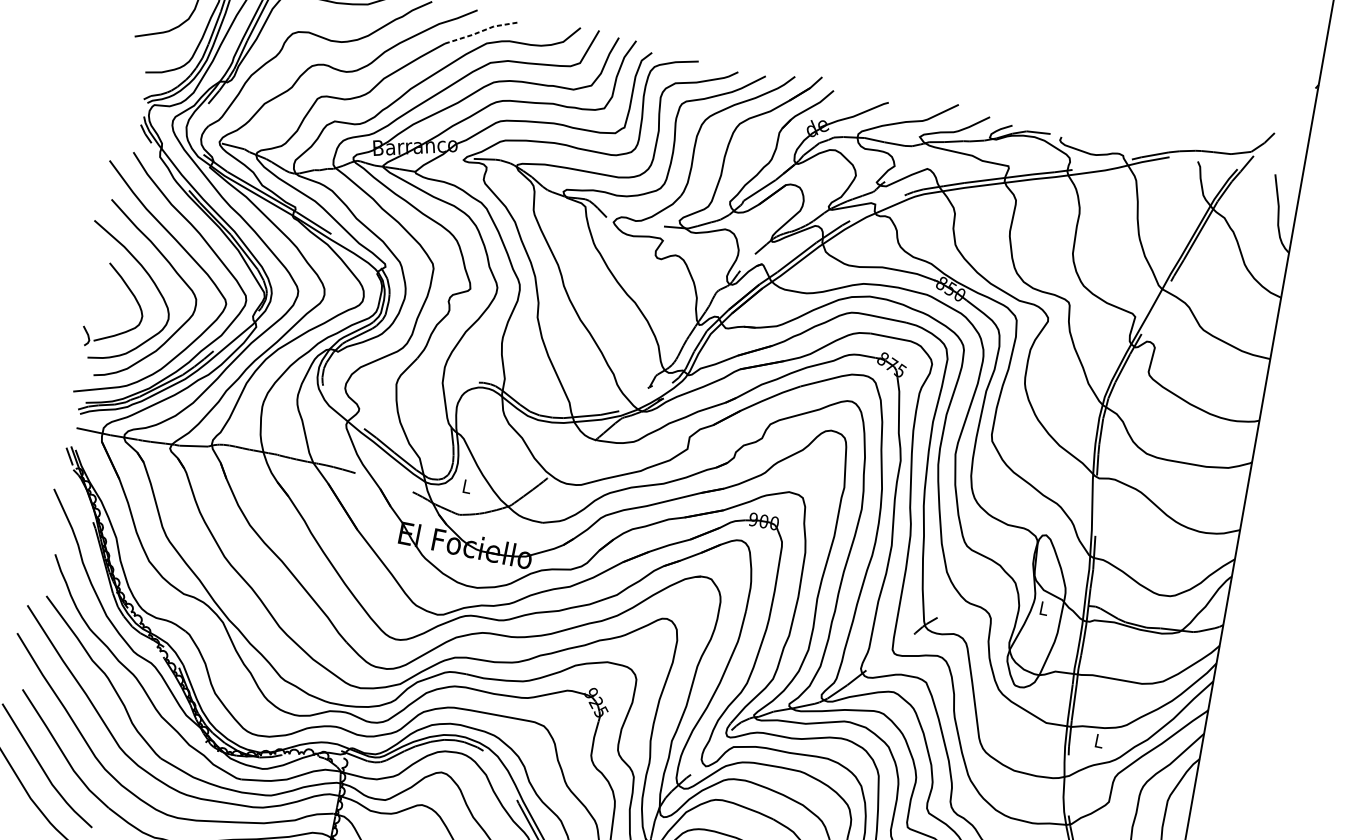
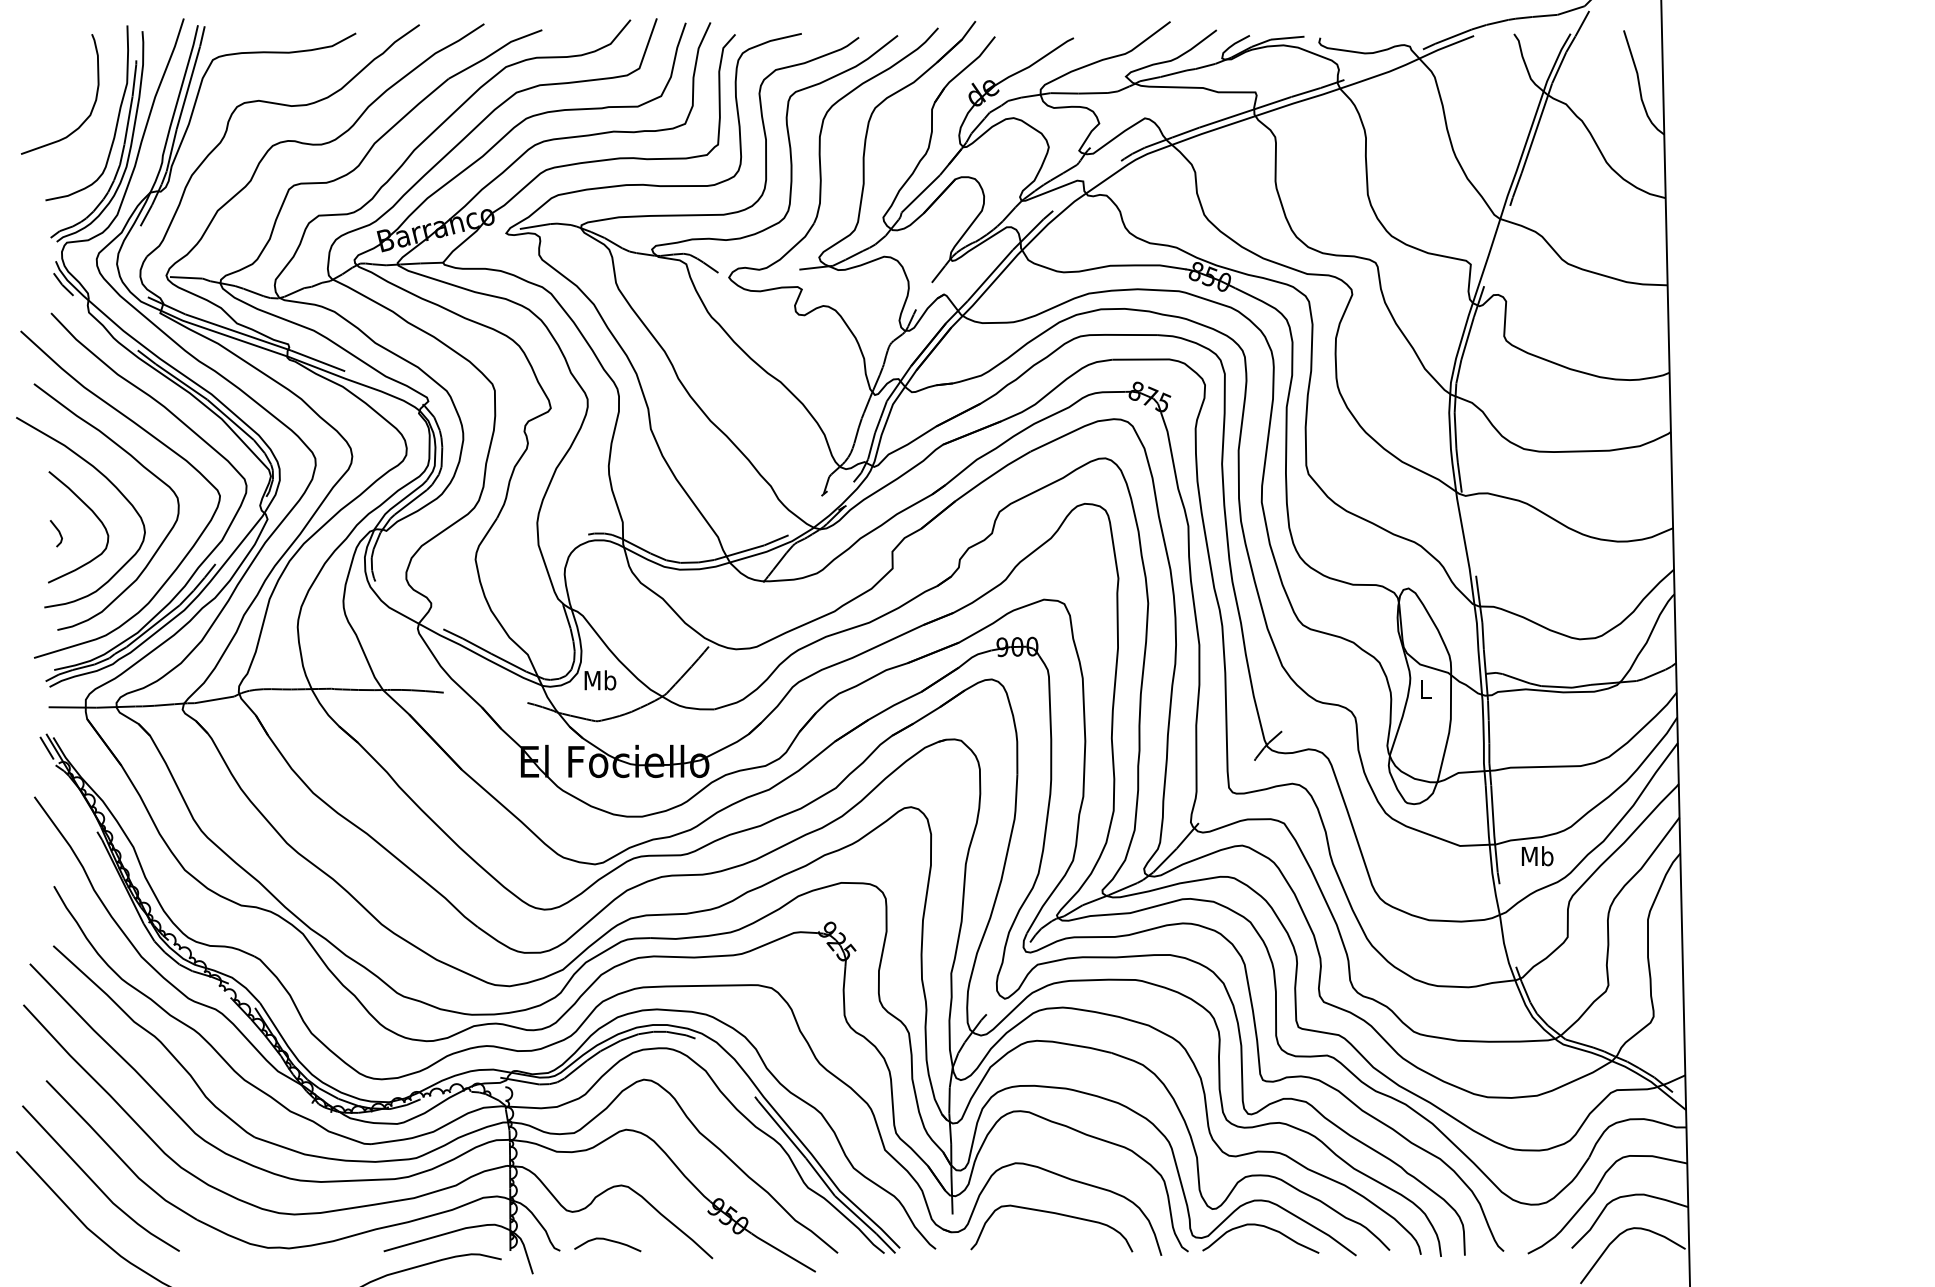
line: (480, 31) -> (494, 52), dashed -> solid
line: (87, 335) -> (58, 532), moved
text: (467, 486) -> (600, 680), L -> Mb
text: (1099, 741) -> (1537, 856), L -> Mb

